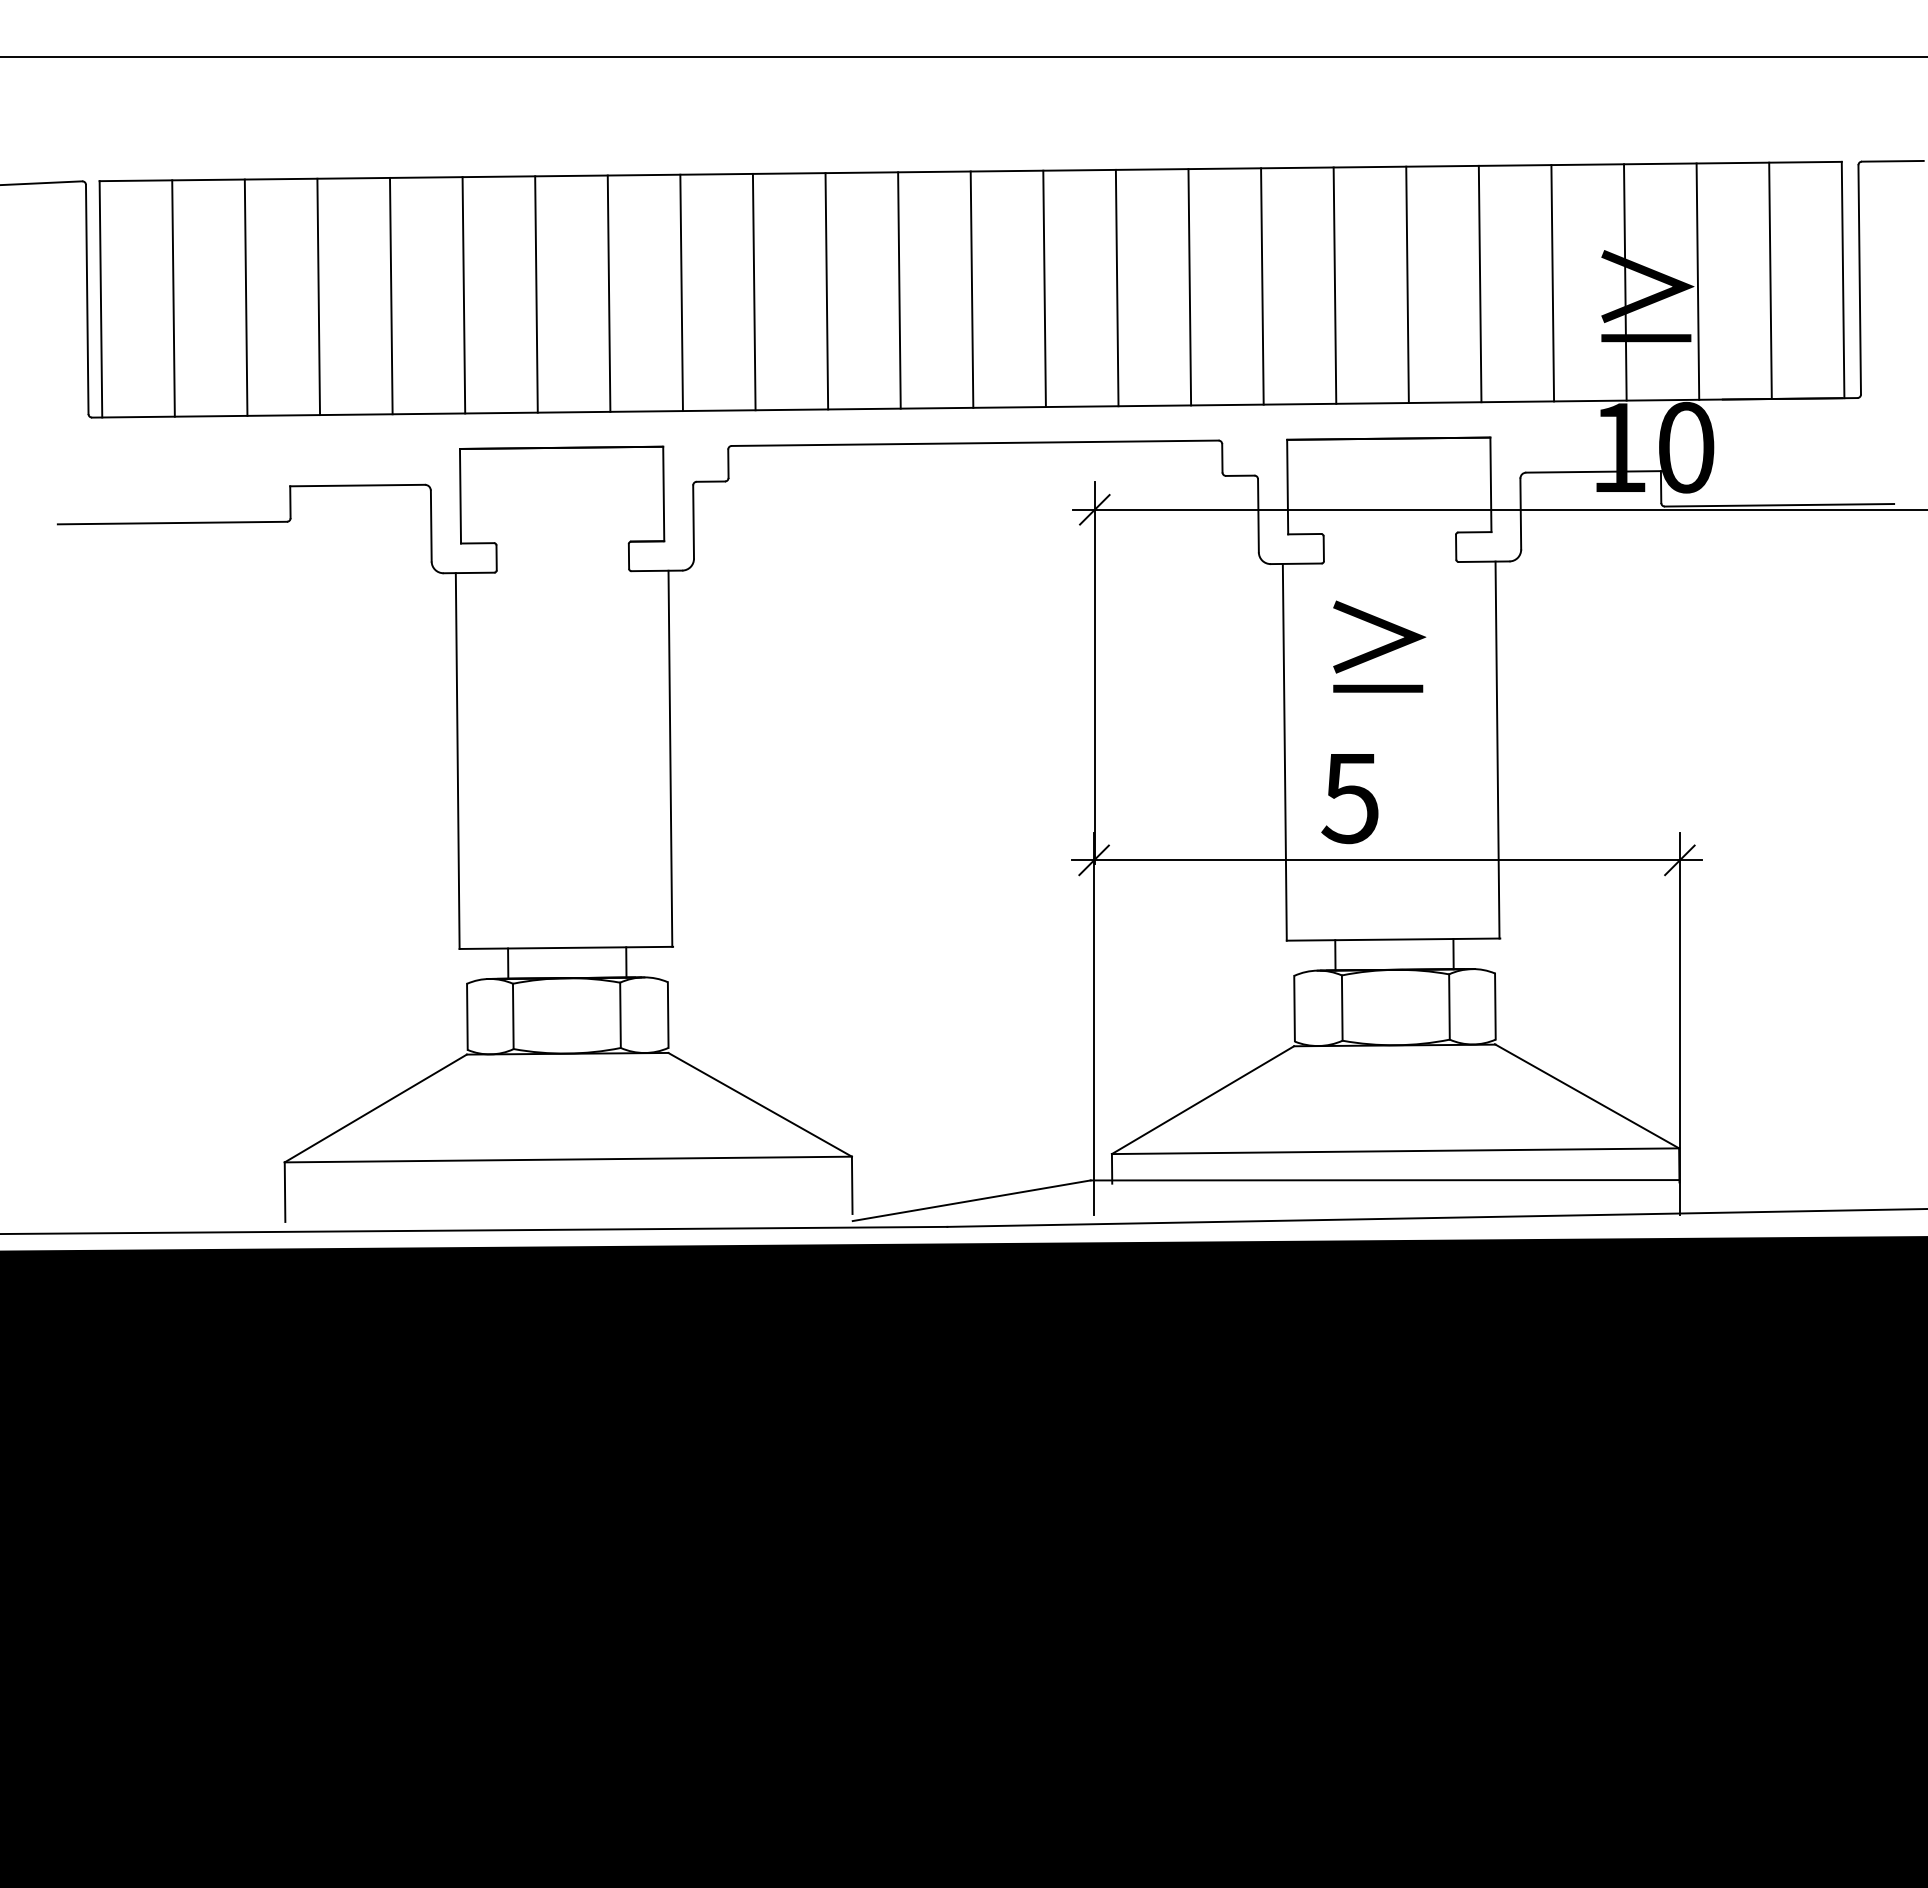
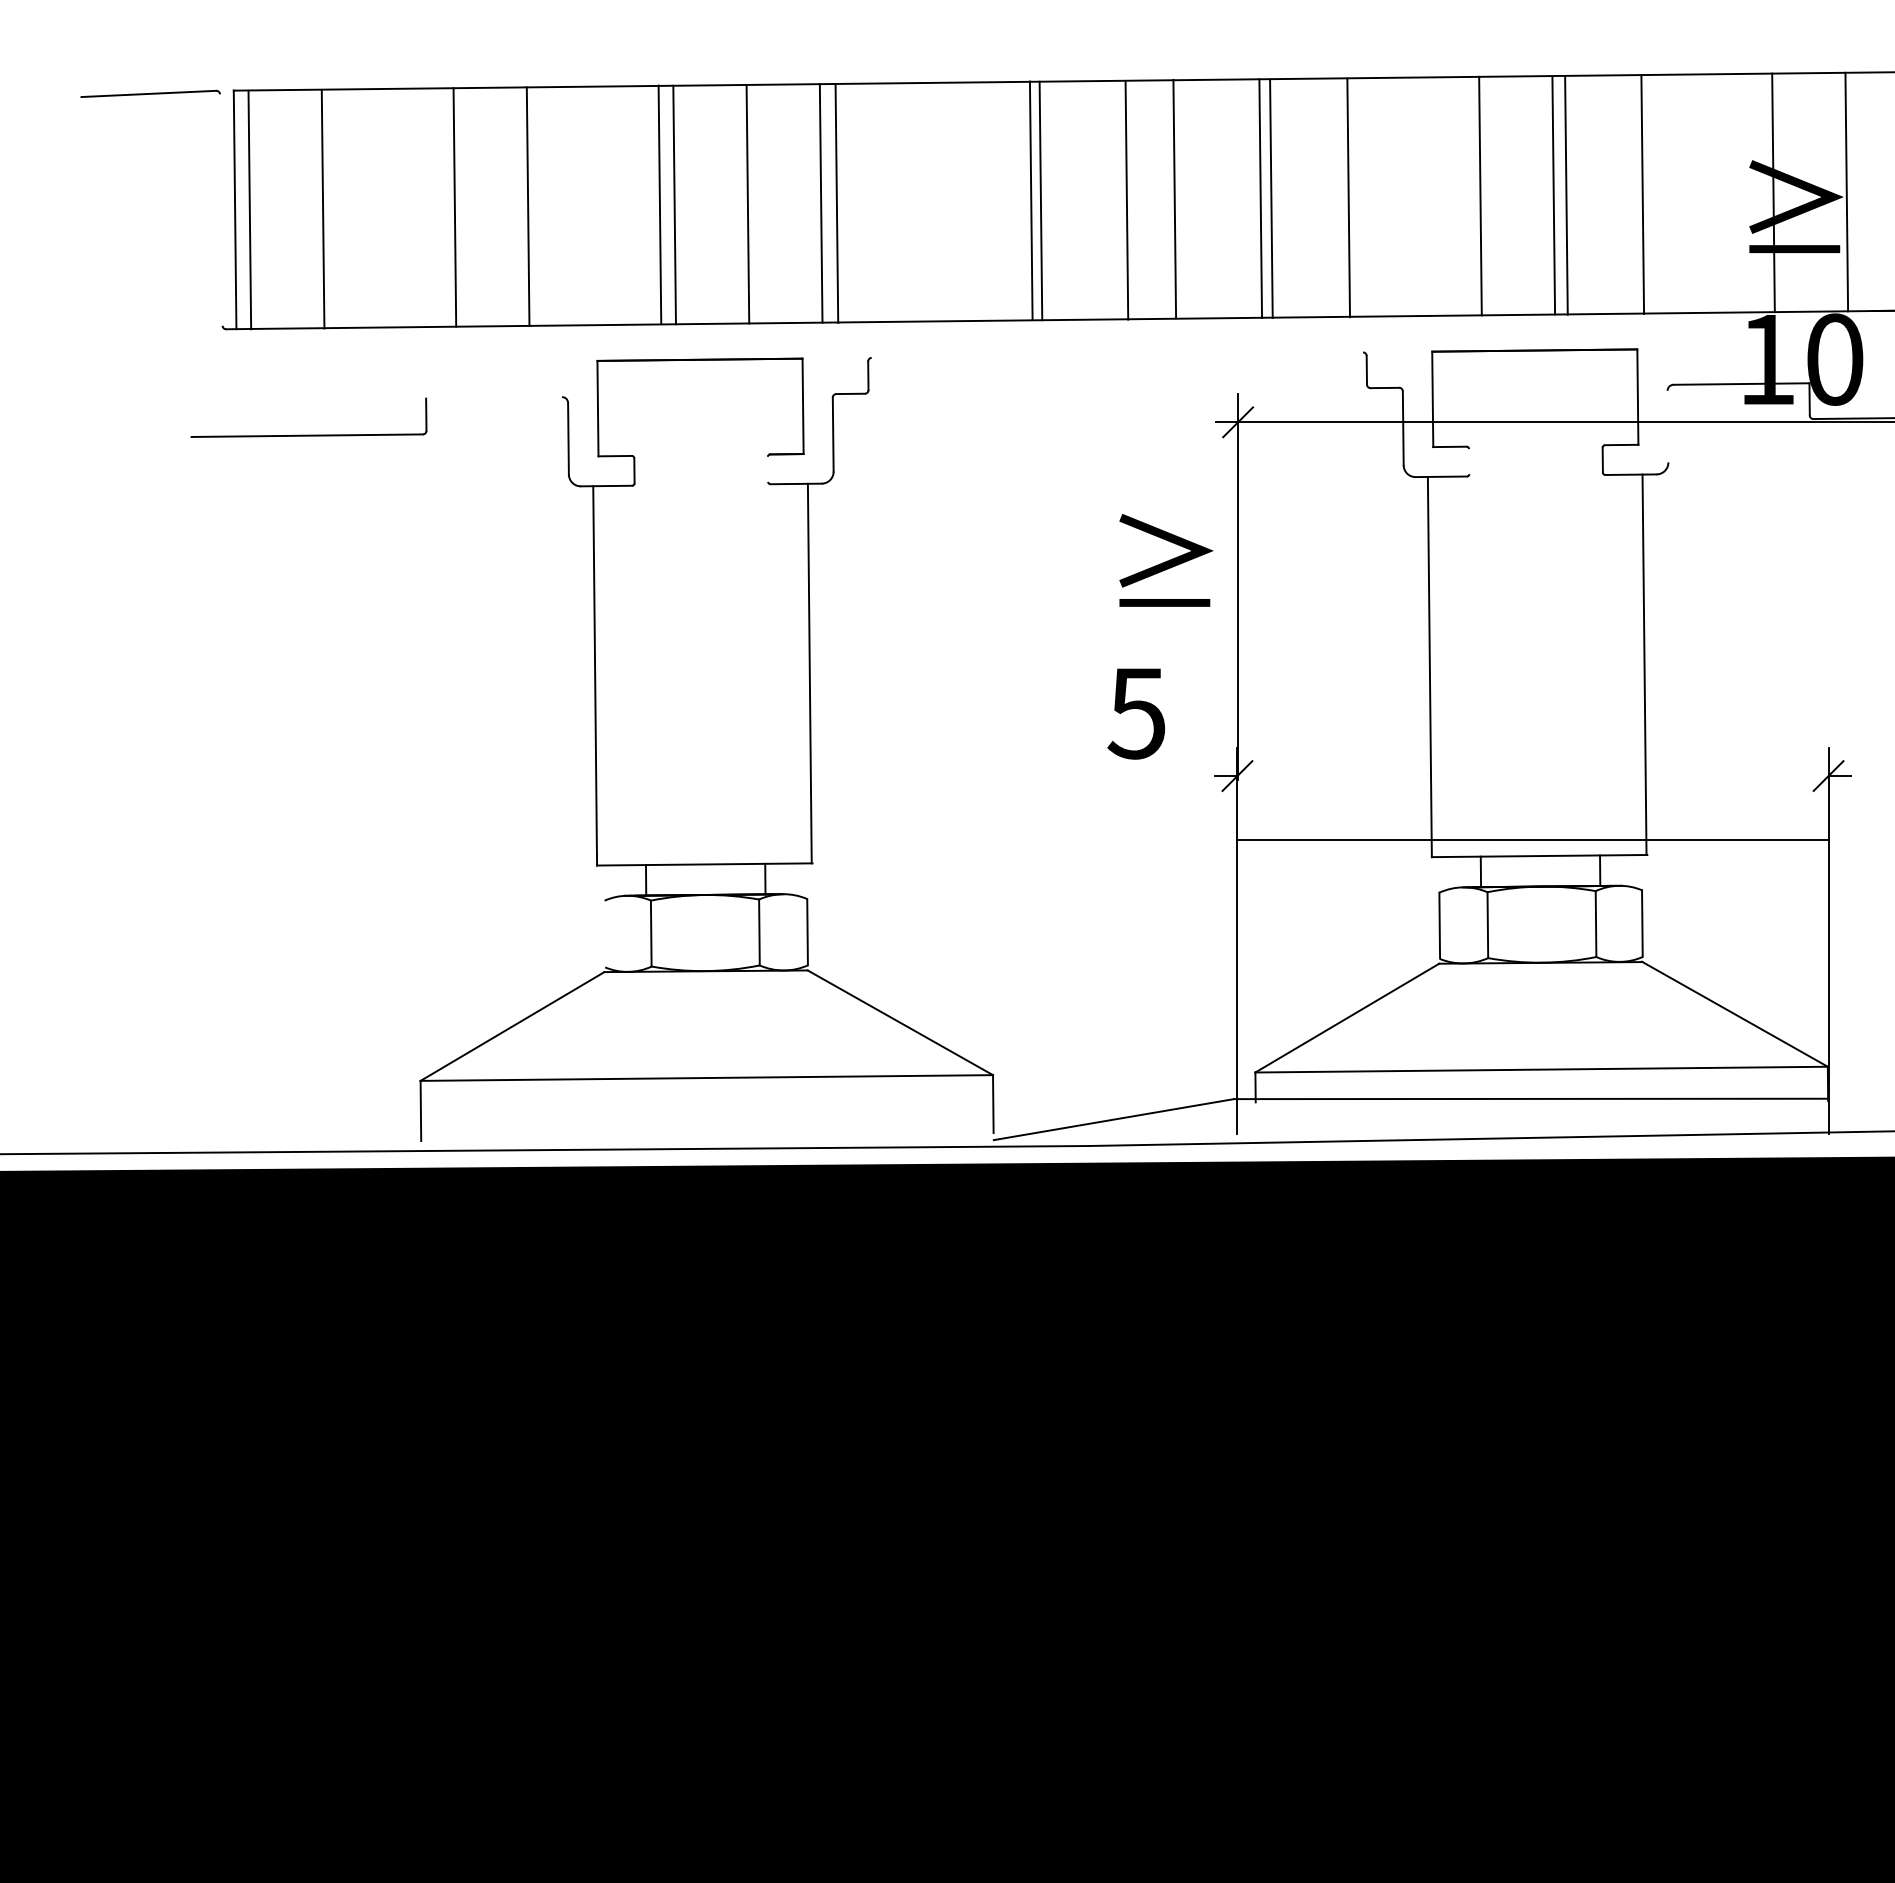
line: (1479, 283) -> (1565, 194), moved
line: (1552, 283) -> (1642, 194), moved
line: (1262, 286) -> (1348, 197), moved
line: (1189, 287) -> (1271, 198), moved
line: (1044, 288) -> (1126, 199), moved
line: (971, 289) -> (1174, 198), moved
line: (753, 291) -> (836, 203), moved
line: (826, 291) -> (1030, 200), moved
line: (463, 295) -> (659, 205), moved
line: (245, 297) -> (322, 209), moved
line: (173, 298) -> (249, 210), moved
line: (86, 299) -> (220, 210), removed
line: (974, 442) -> (1116, 354), removed
line: (357, 485) -> (494, 397), removed
line: (1520, 513) -> (1667, 426), removed
line: (1323, 548) -> (1468, 461), removed
line: (628, 556) -> (767, 469), removed
text: (1373, 722) -> (1160, 636), moved
line: (1386, 860) -> (1532, 839), moved
line: (467, 1016) -> (605, 933), removed

